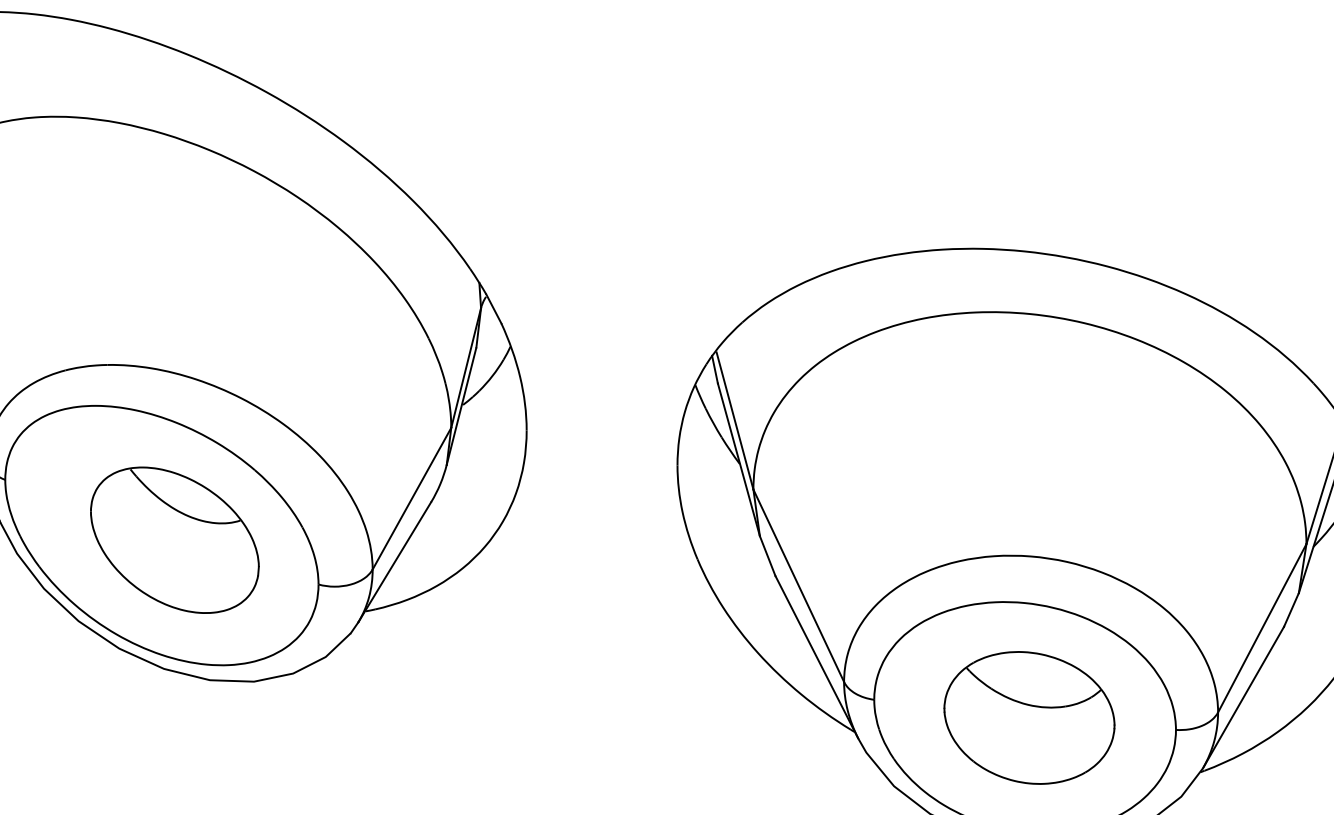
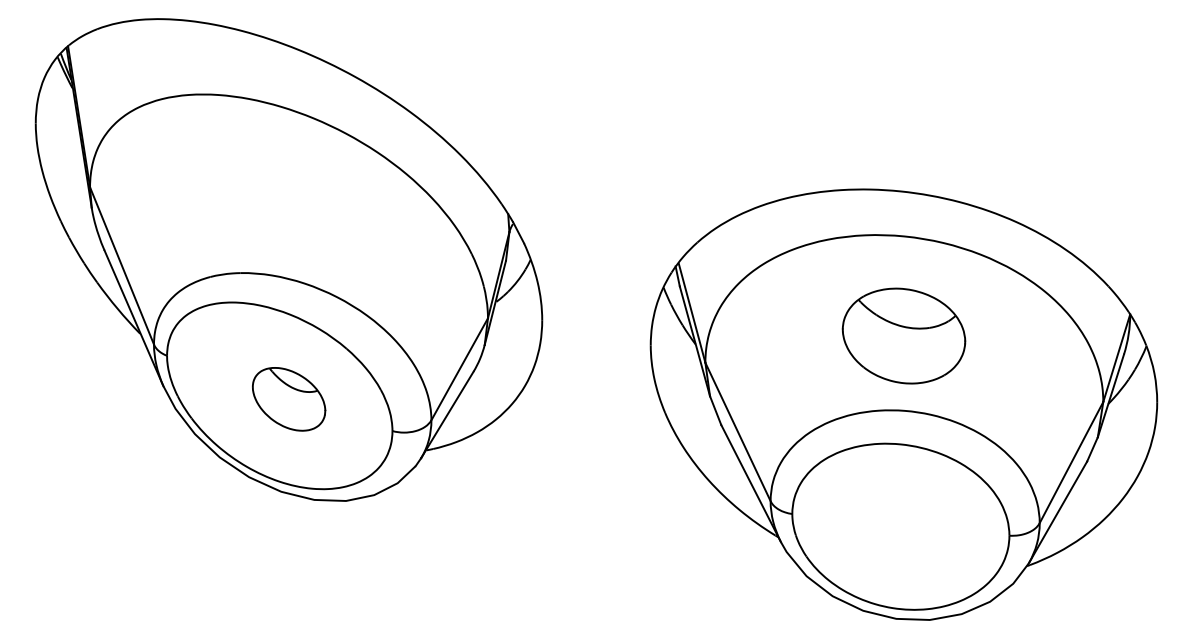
part: (174, 540) -> (288, 399), size x0.6
part: (1028, 717) -> (903, 335), moved

